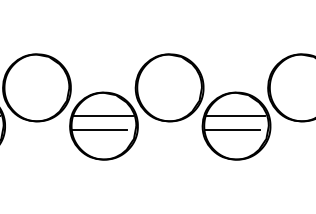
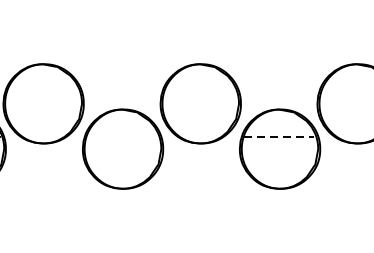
line: (102, 116) -> (121, 137), removed
line: (235, 116) -> (278, 137), solid -> dashed
line: (99, 130) -> (117, 154), removed
line: (232, 130) -> (275, 154), removed

